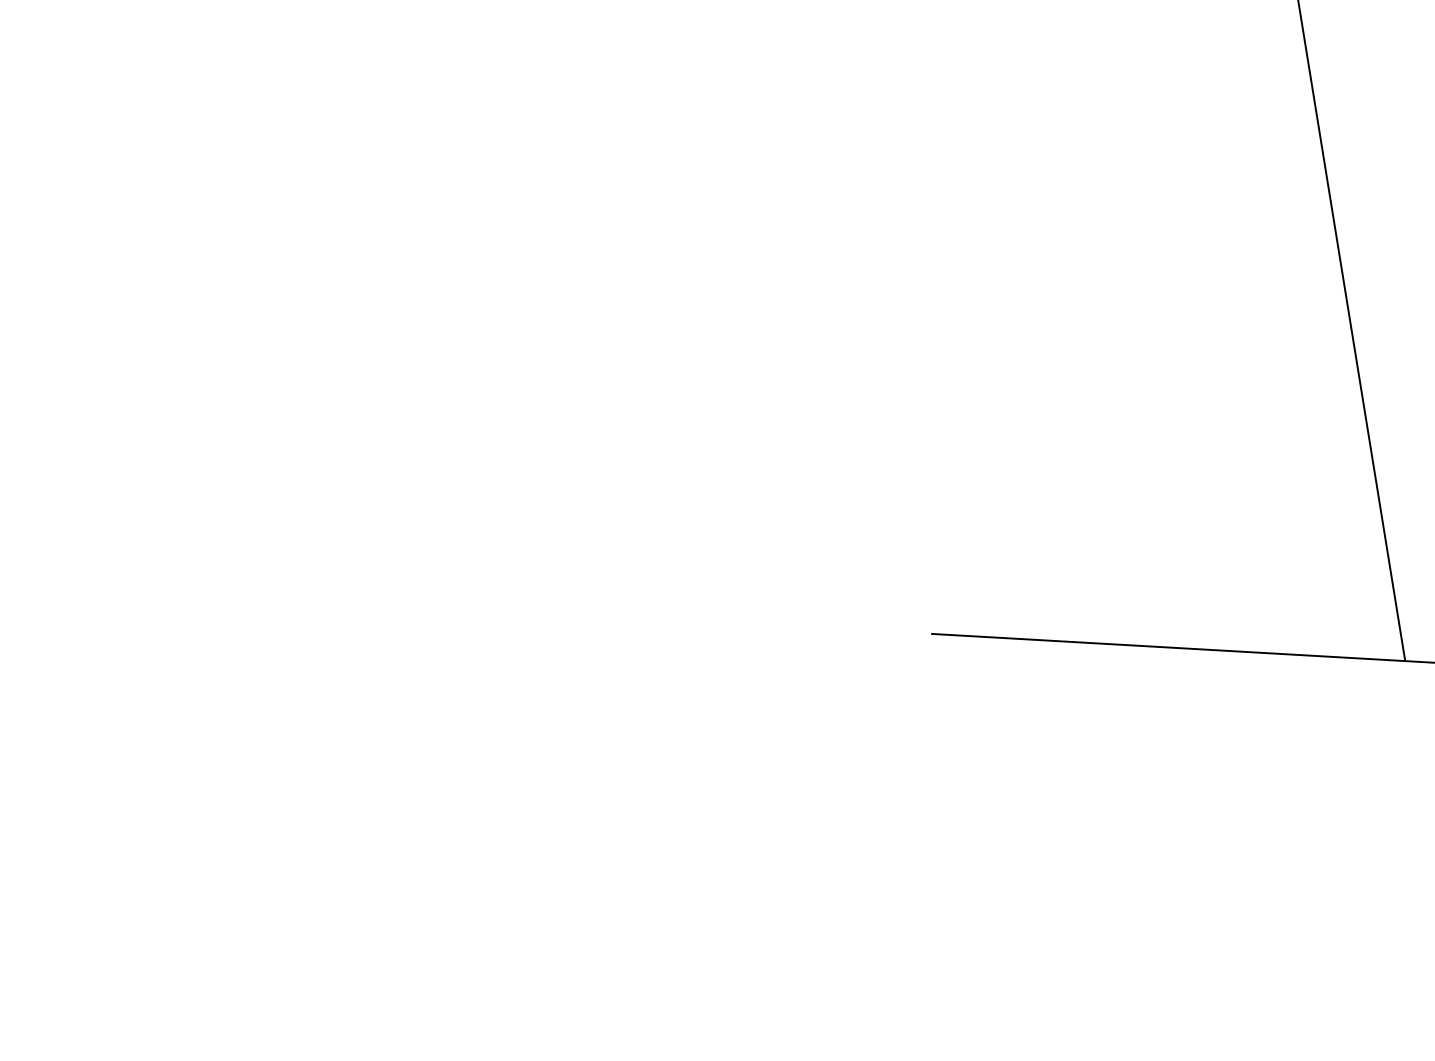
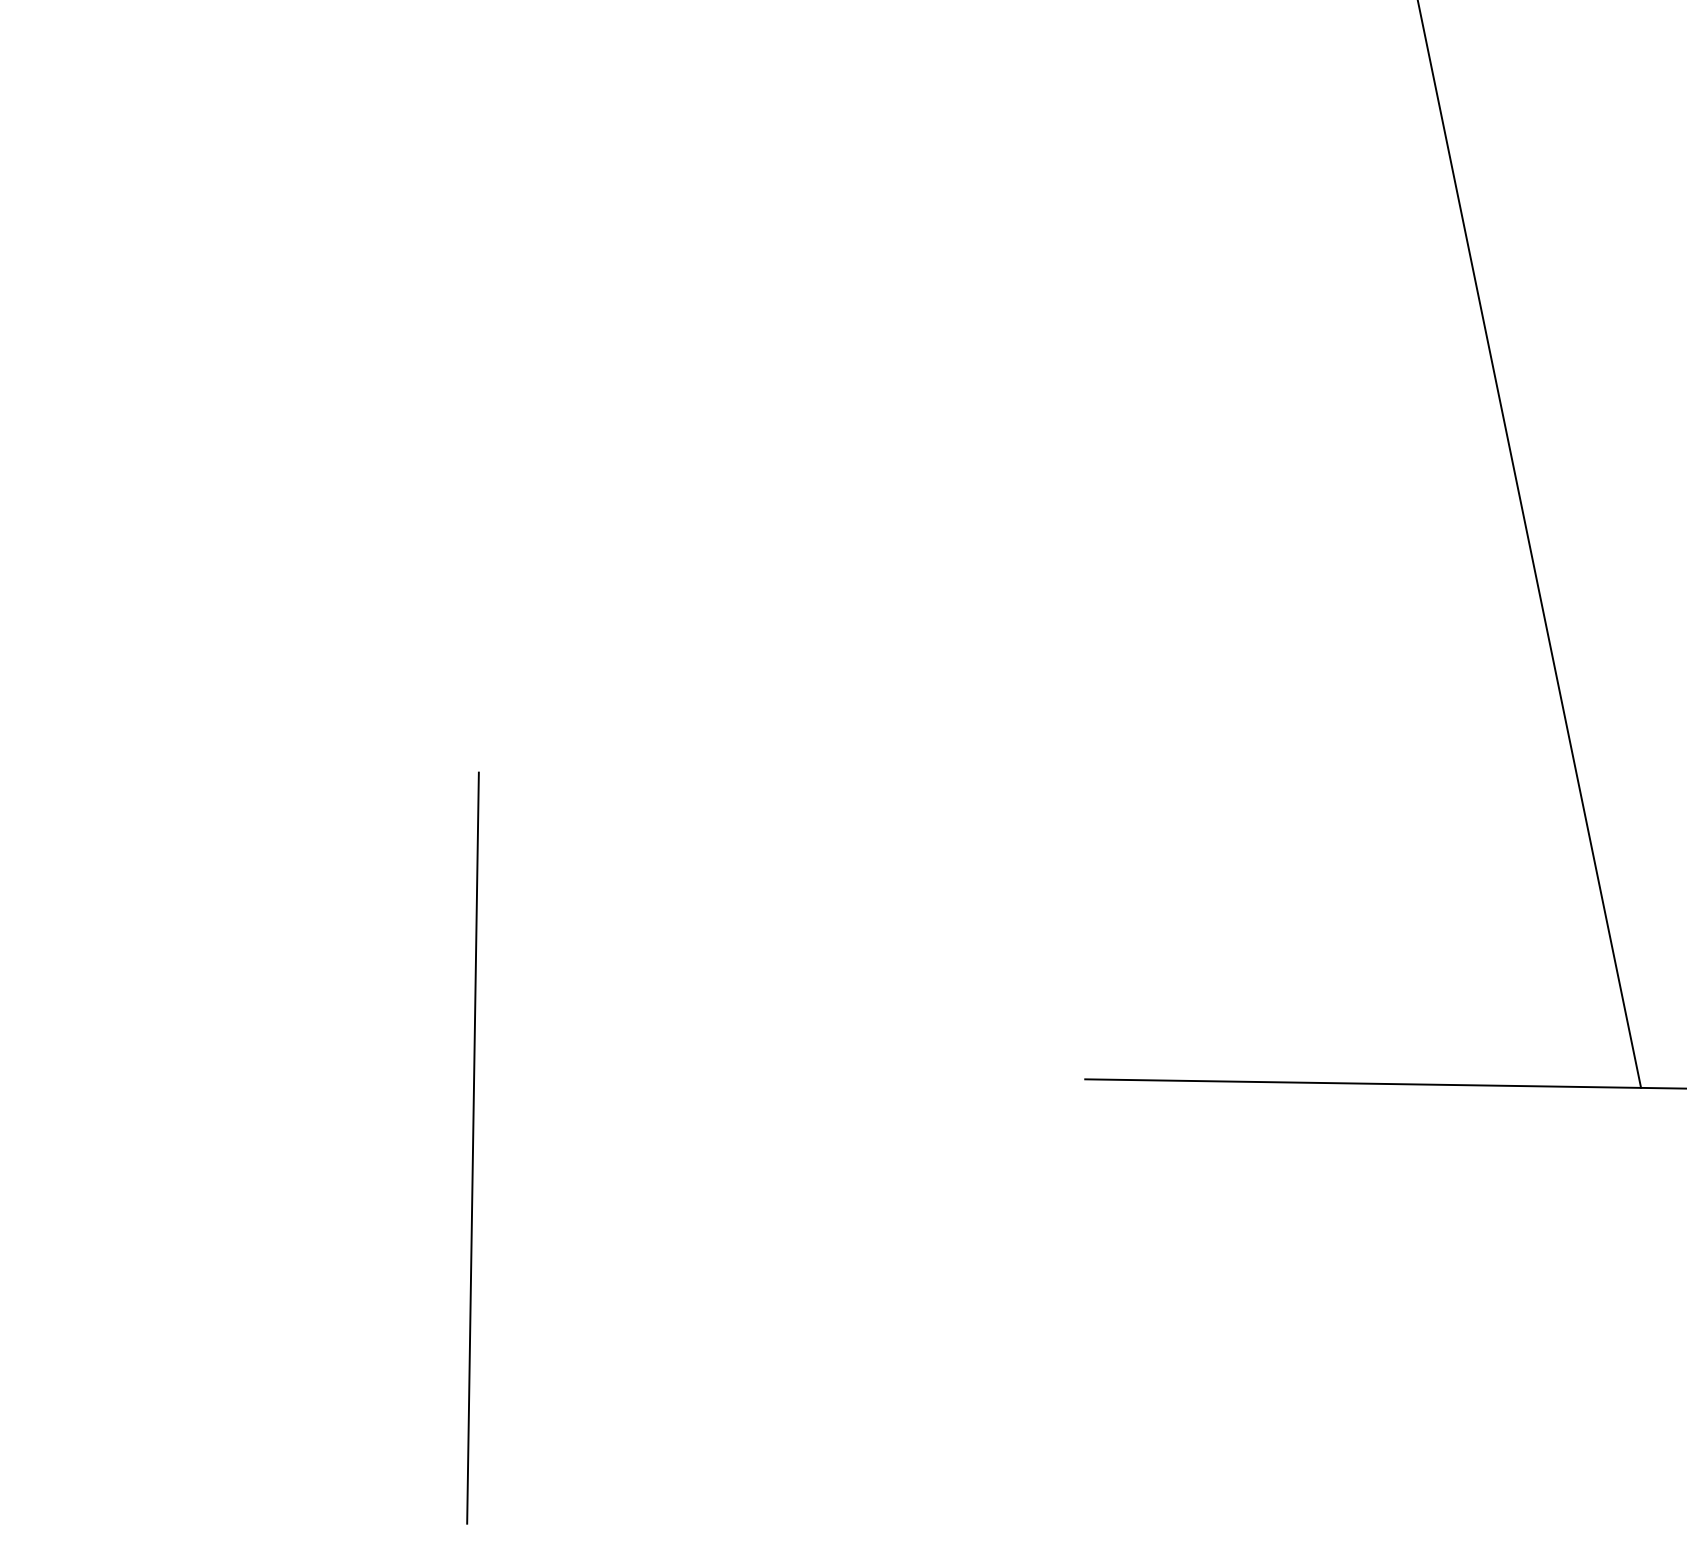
line: (407, 670) -> (472, 1147), added

